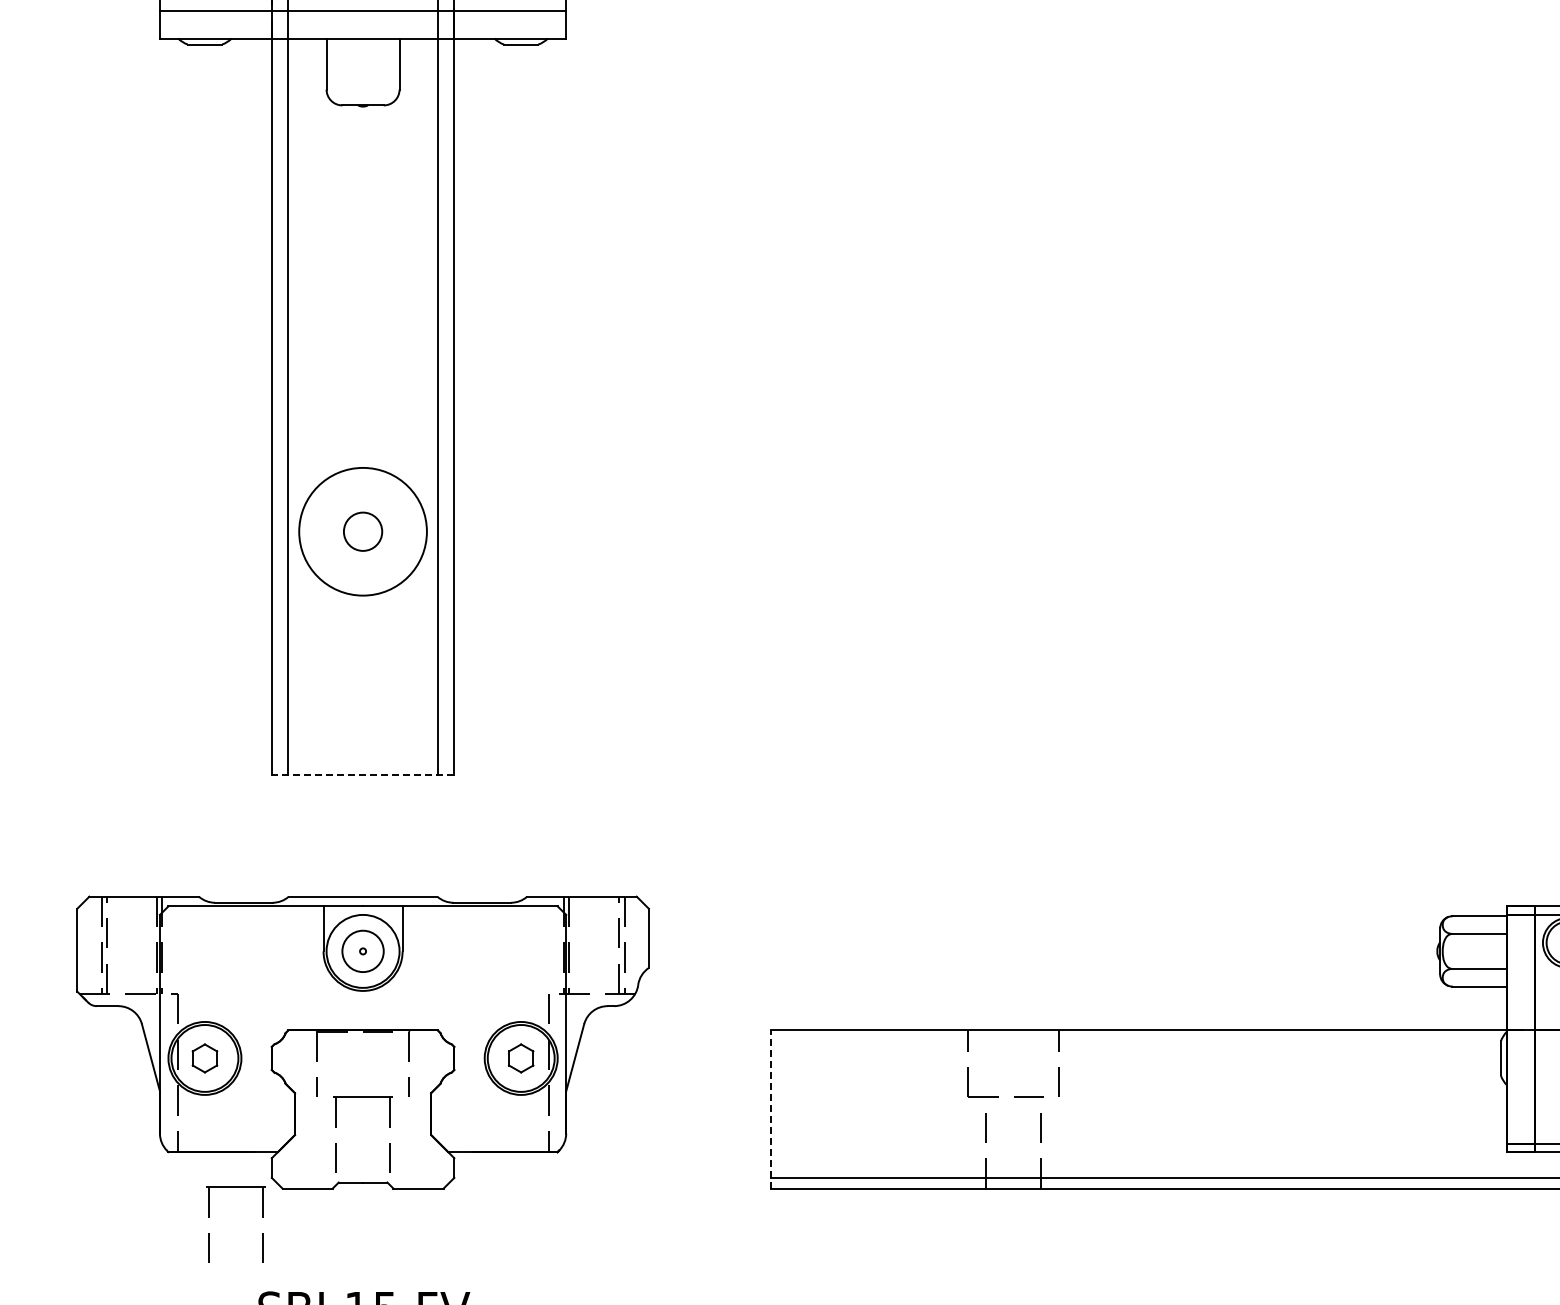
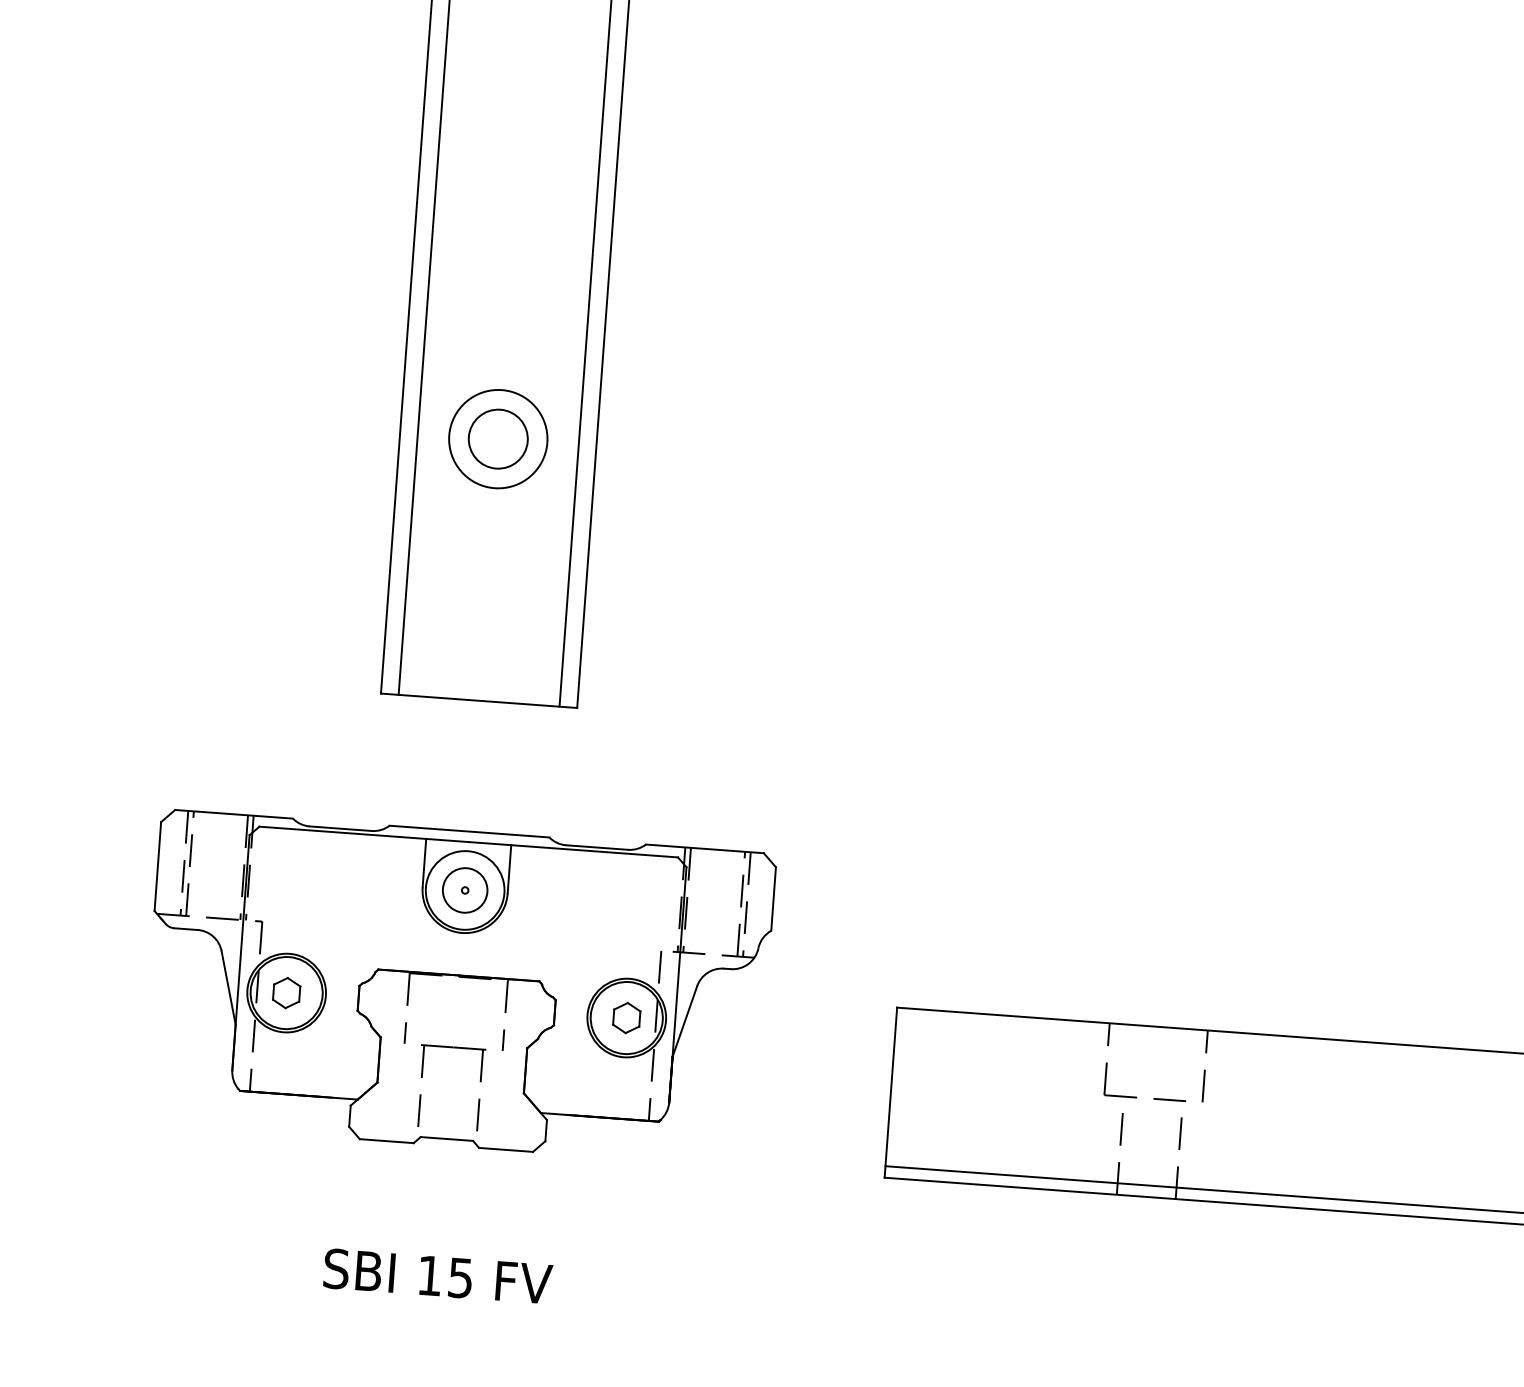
circle: (362, 531) -> (497, 438), size x0.71
circle: (362, 531) -> (497, 438), size x1.43
line: (362, 775) -> (478, 701), dashed -> solid
line: (770, 1109) -> (890, 1092), dashed -> solid
part: (209, 1217) -> (278, 1164), removed

